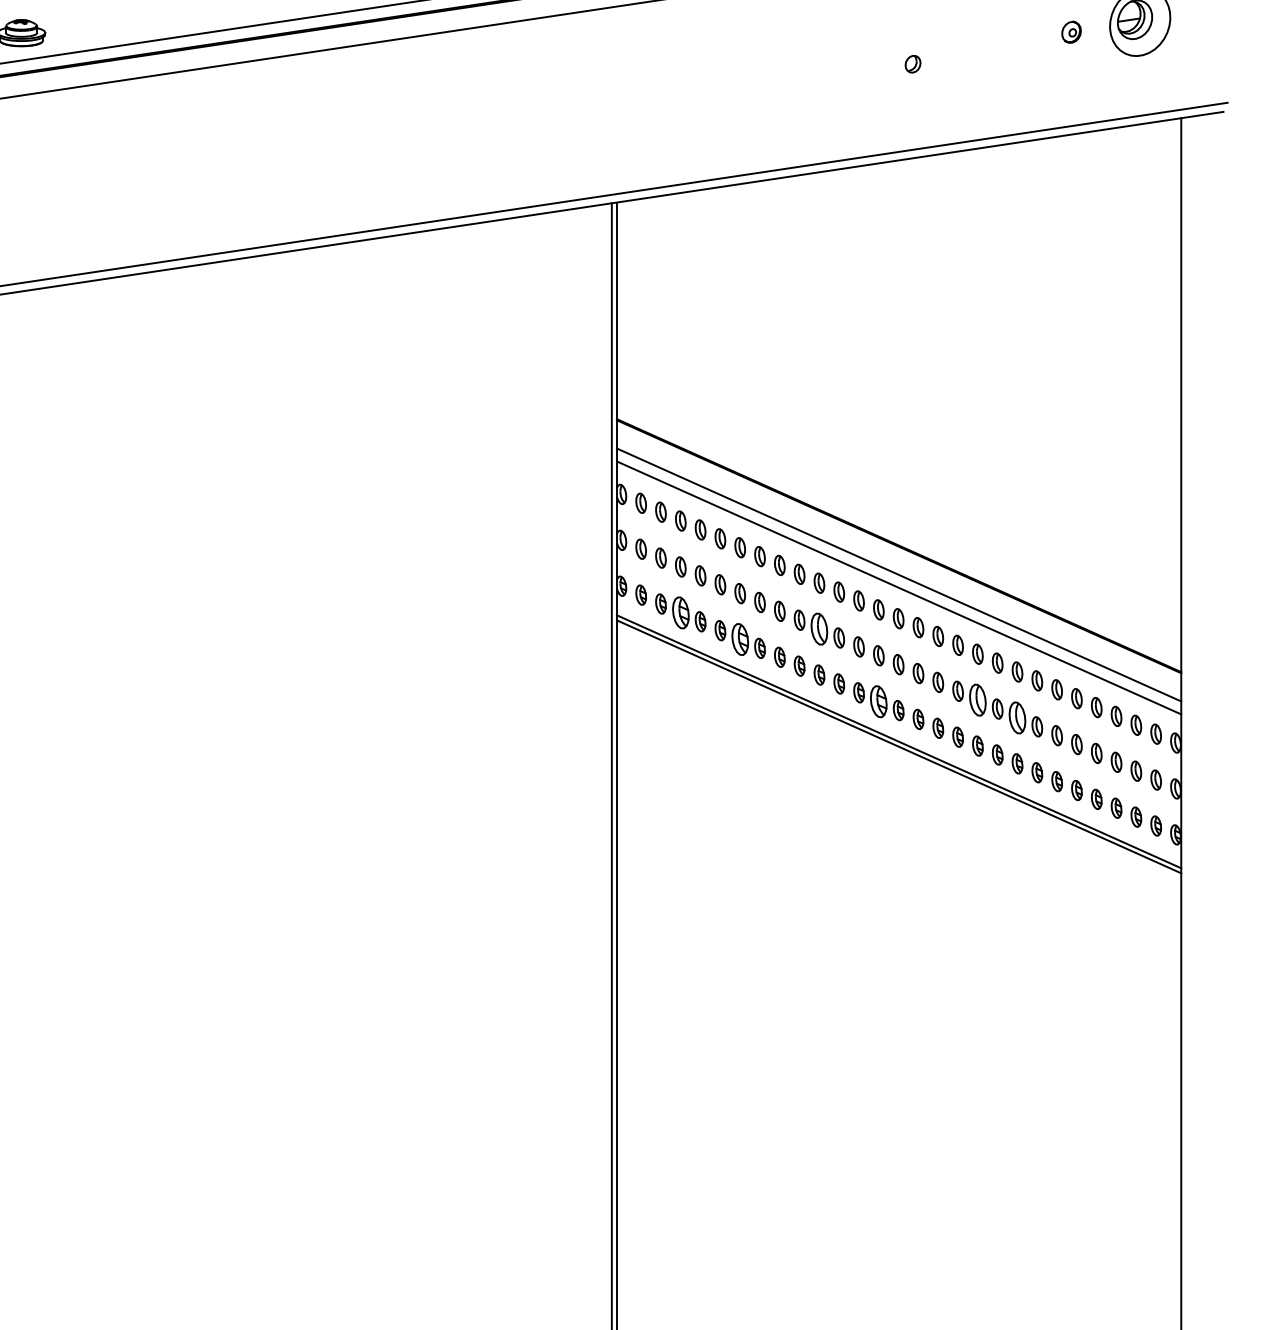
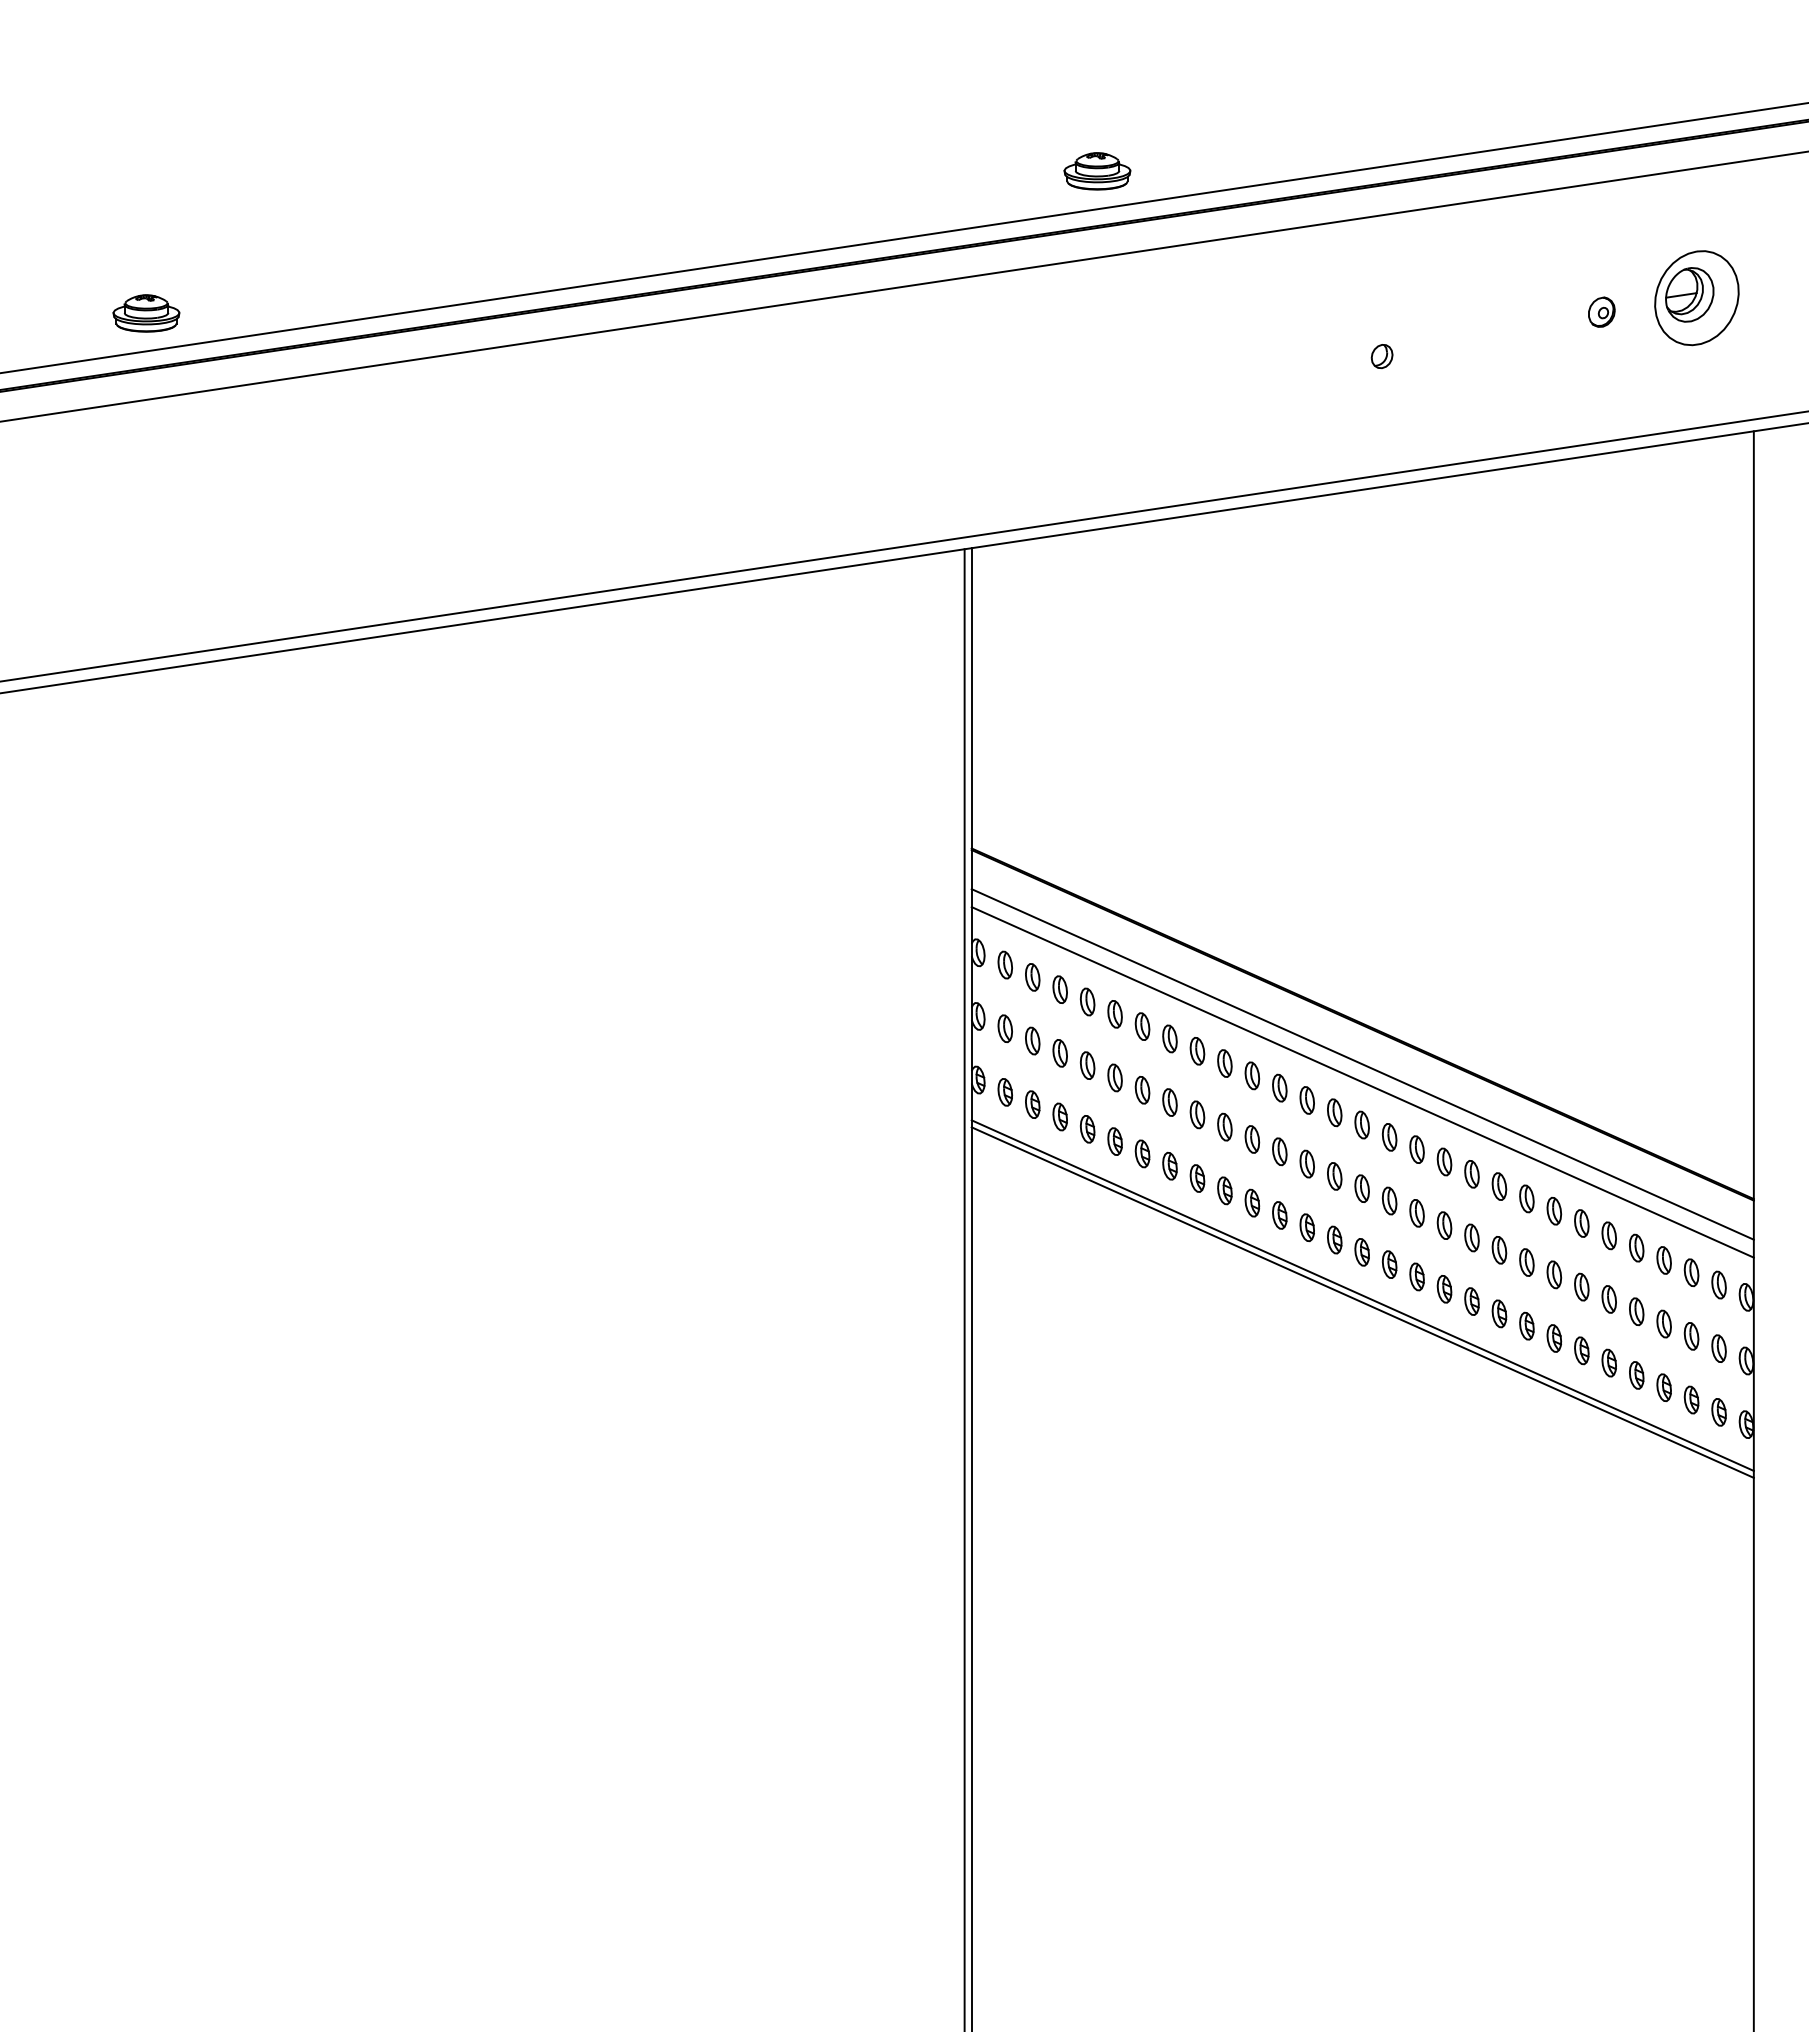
part: (680, 612) -> (1059, 1116), size x0.62
part: (819, 629) -> (1252, 1139), size x0.62
part: (740, 639) -> (1142, 1153), size x0.62
part: (977, 699) -> (1471, 1237), size x0.62
part: (878, 701) -> (1334, 1239), size x0.62
part: (1017, 717) -> (1526, 1262), size x0.62

